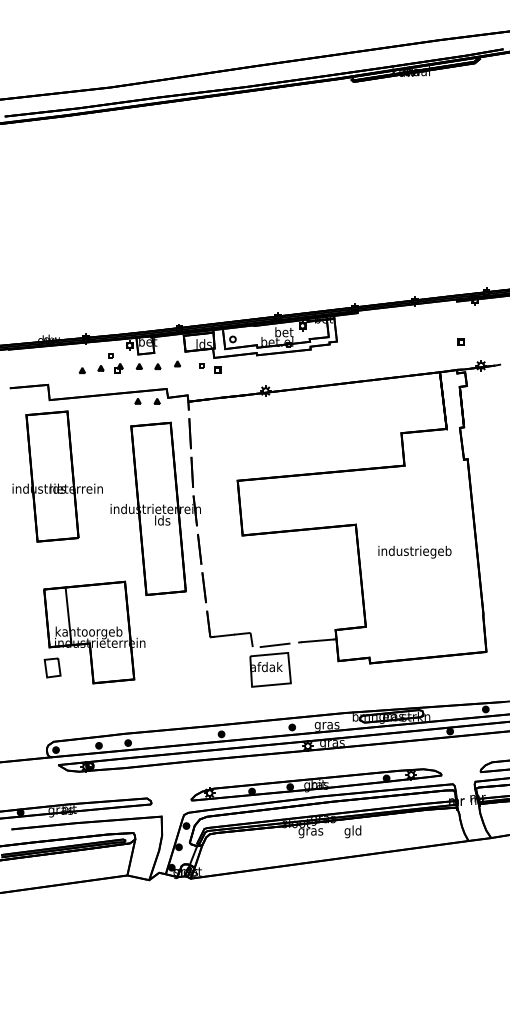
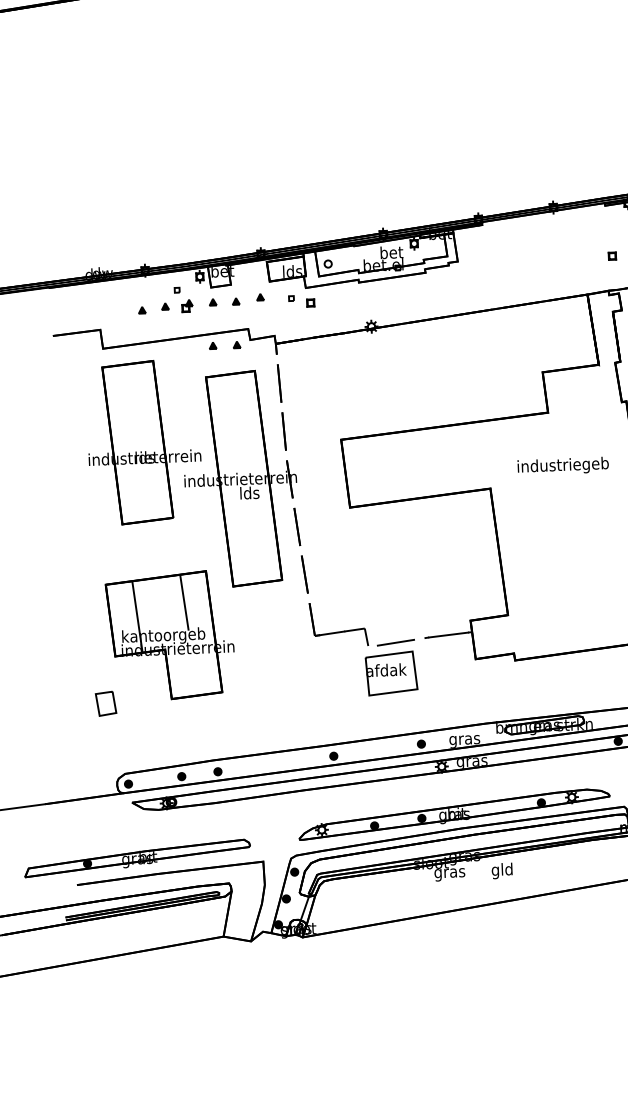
part: (57, 476) -> (144, 442), moved
text: (414, 551) -> (562, 465), moved
line: (106, 606) -> (184, 602), added
part: (52, 667) -> (105, 703), moved

